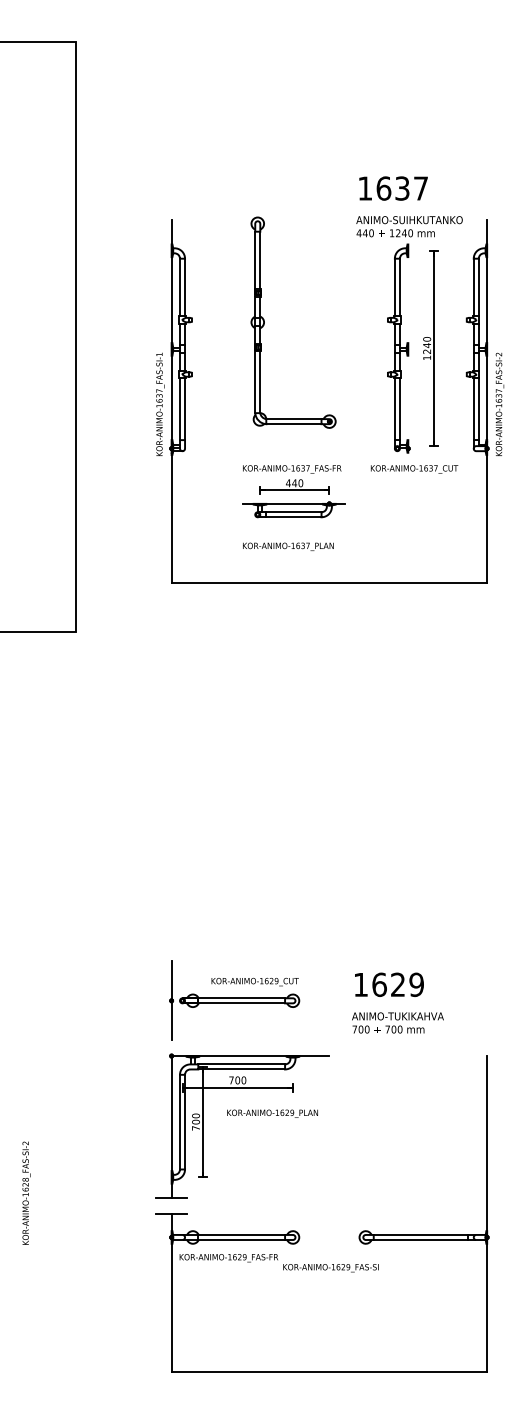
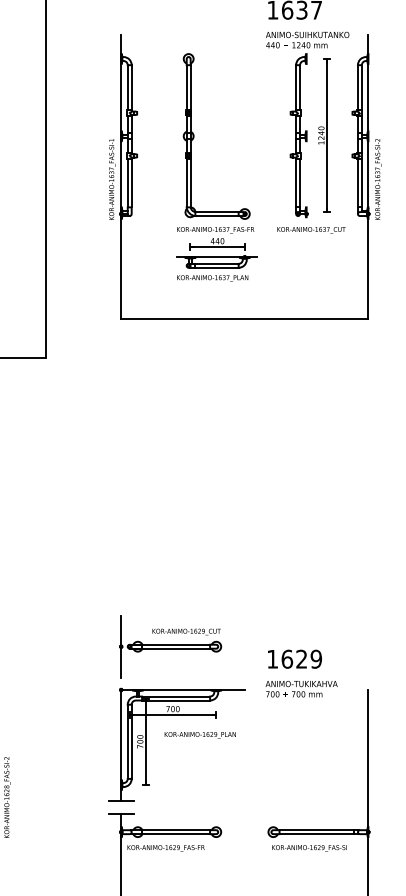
part: (264, 322) -> (193, 136), moved
text: (288, 546) -> (212, 278), moved
text: (397, 1002) -> (301, 673), moved
text: (330, 1268) -> (309, 848), moved

